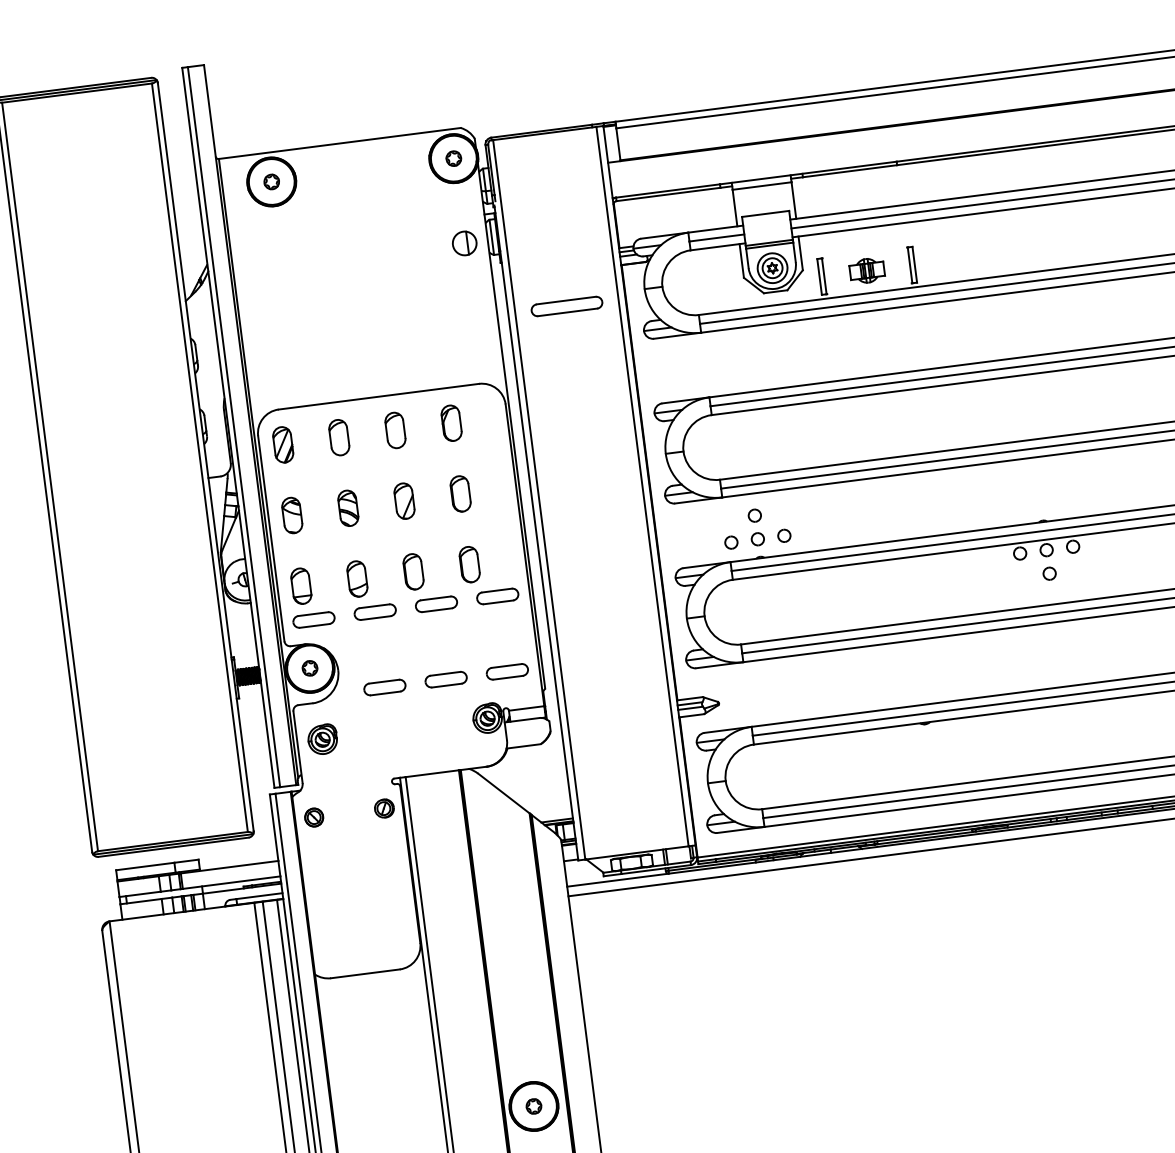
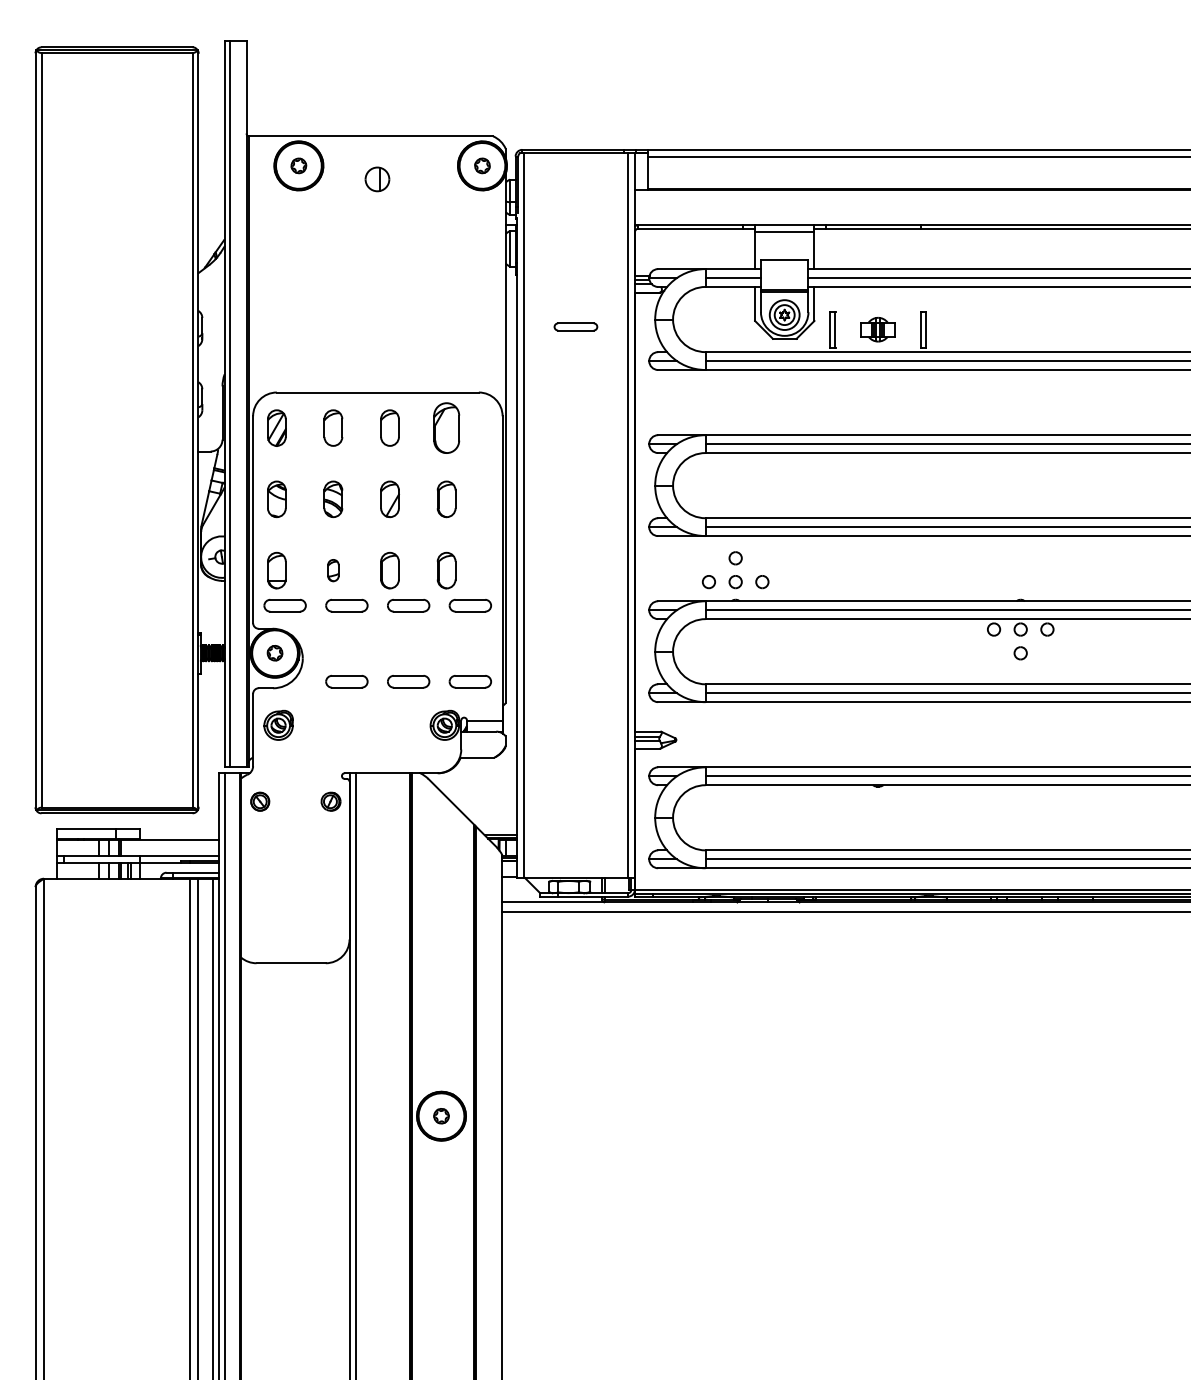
part: (464, 243) -> (377, 179), moved
part: (566, 306) -> (575, 326), size x0.6
part: (451, 422) -> (446, 427), size x1.4
part: (357, 578) -> (333, 570), size x0.6

